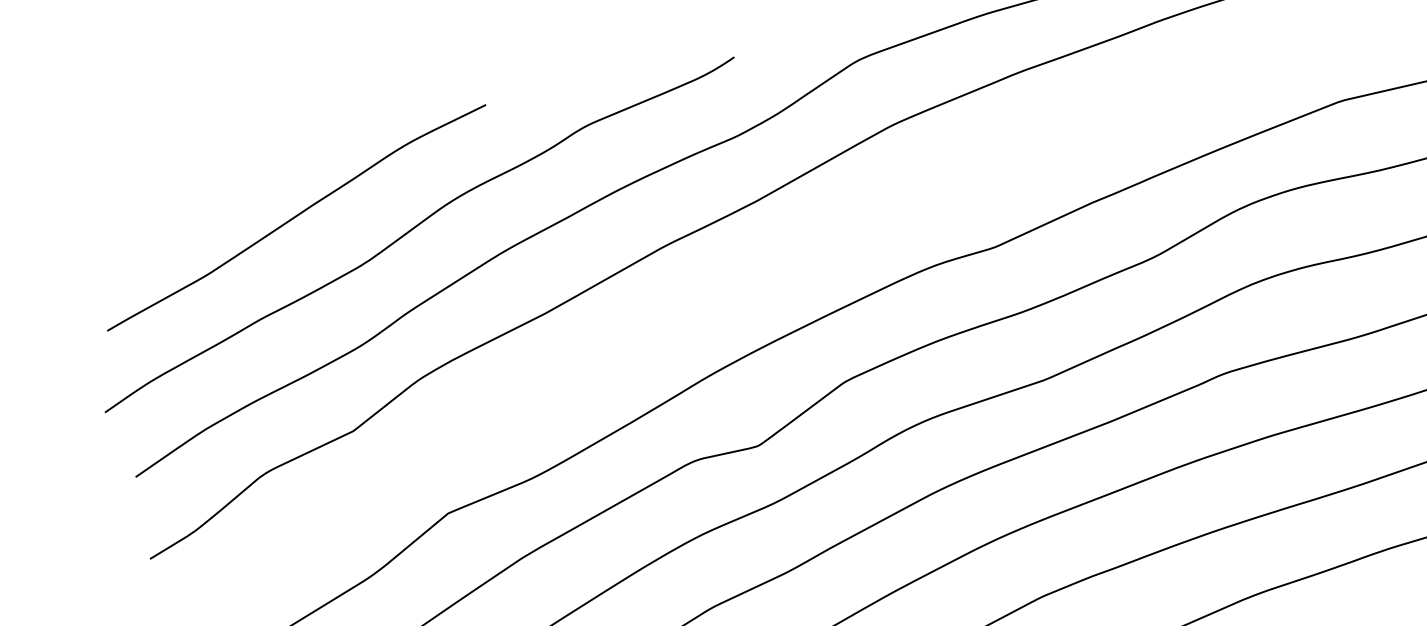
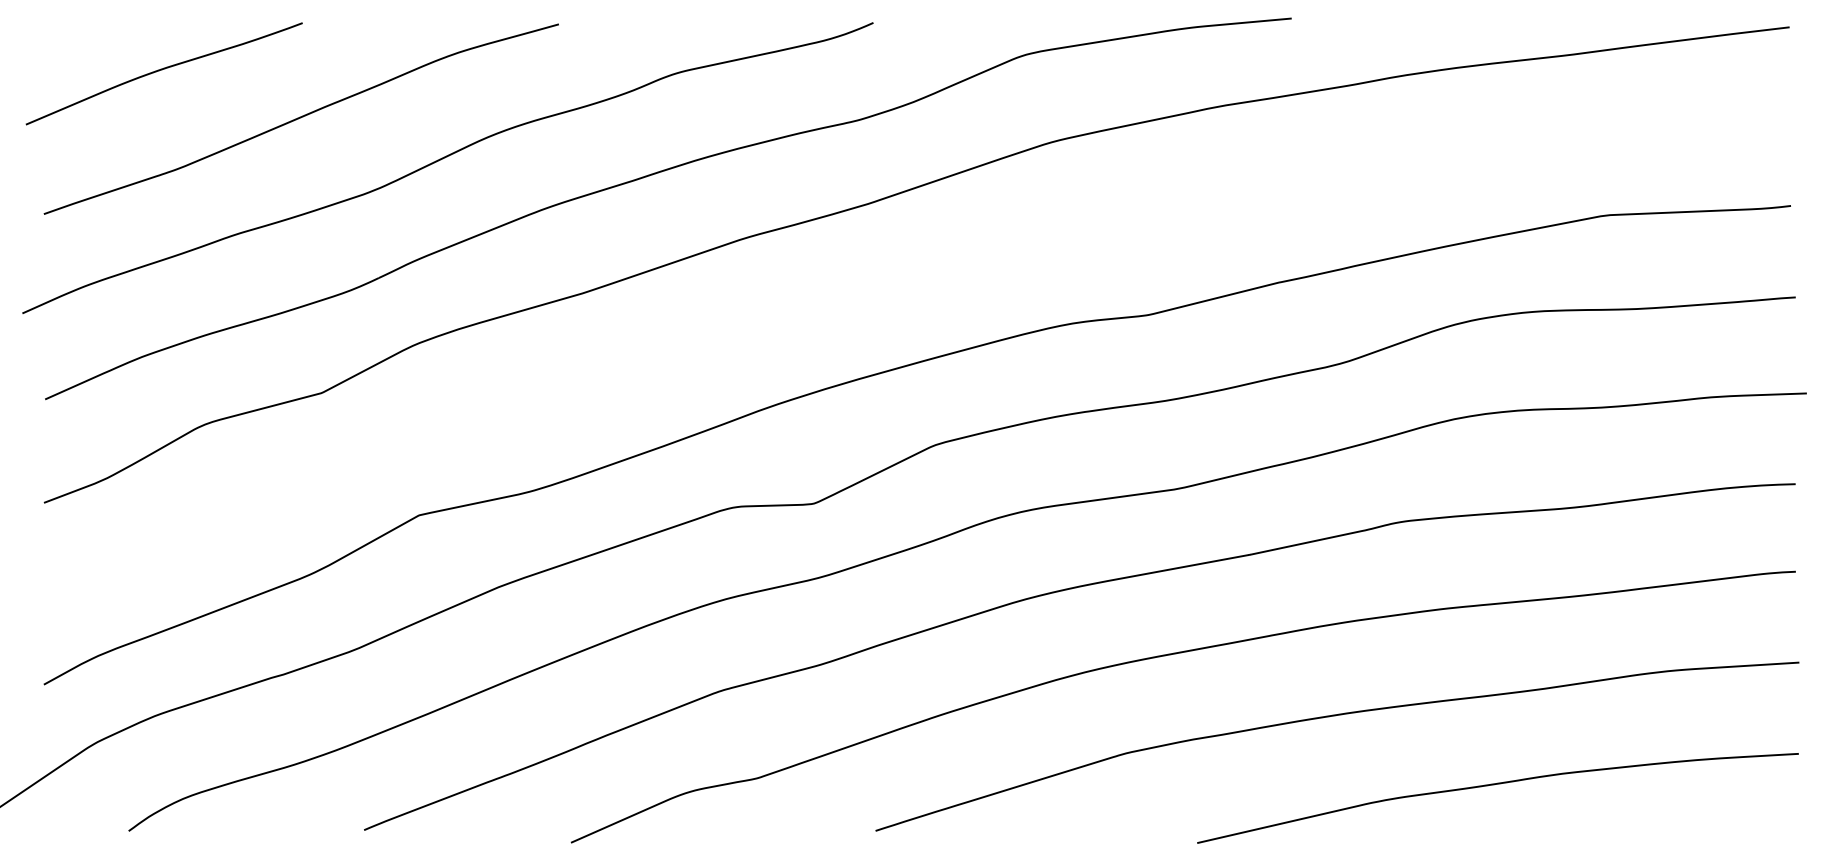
curve: (179, 199) -> (162, 70), added

